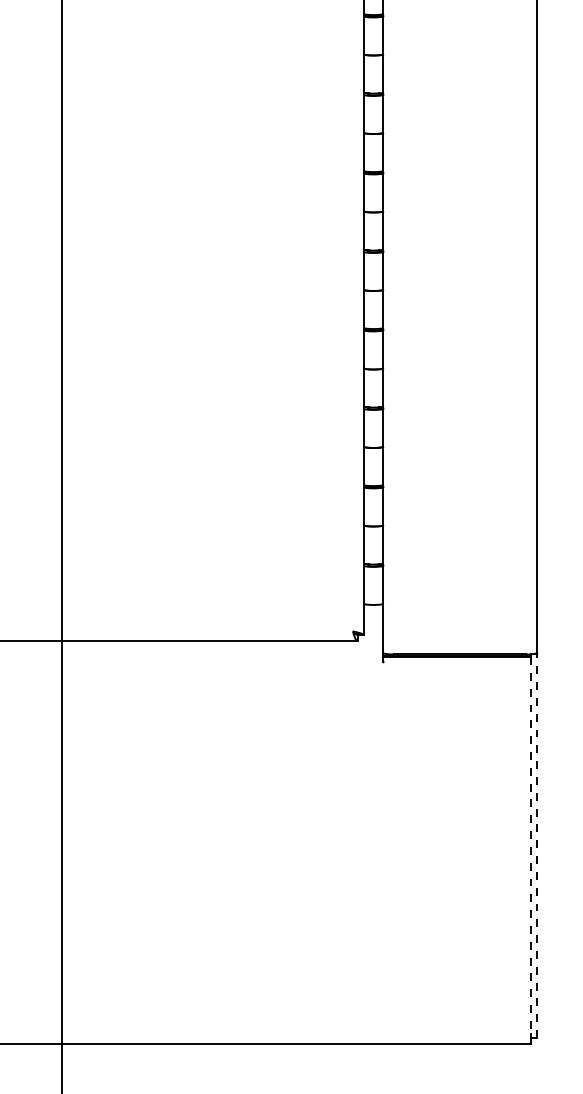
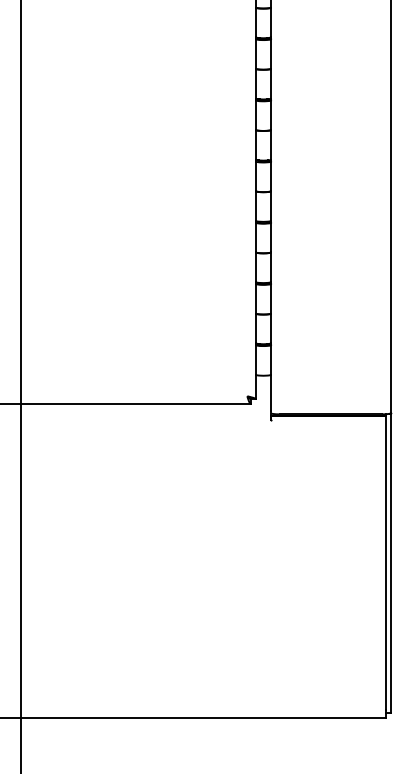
line: (530, 845) -> (385, 563), dashed -> solid
line: (536, 845) -> (390, 563), dashed -> solid

